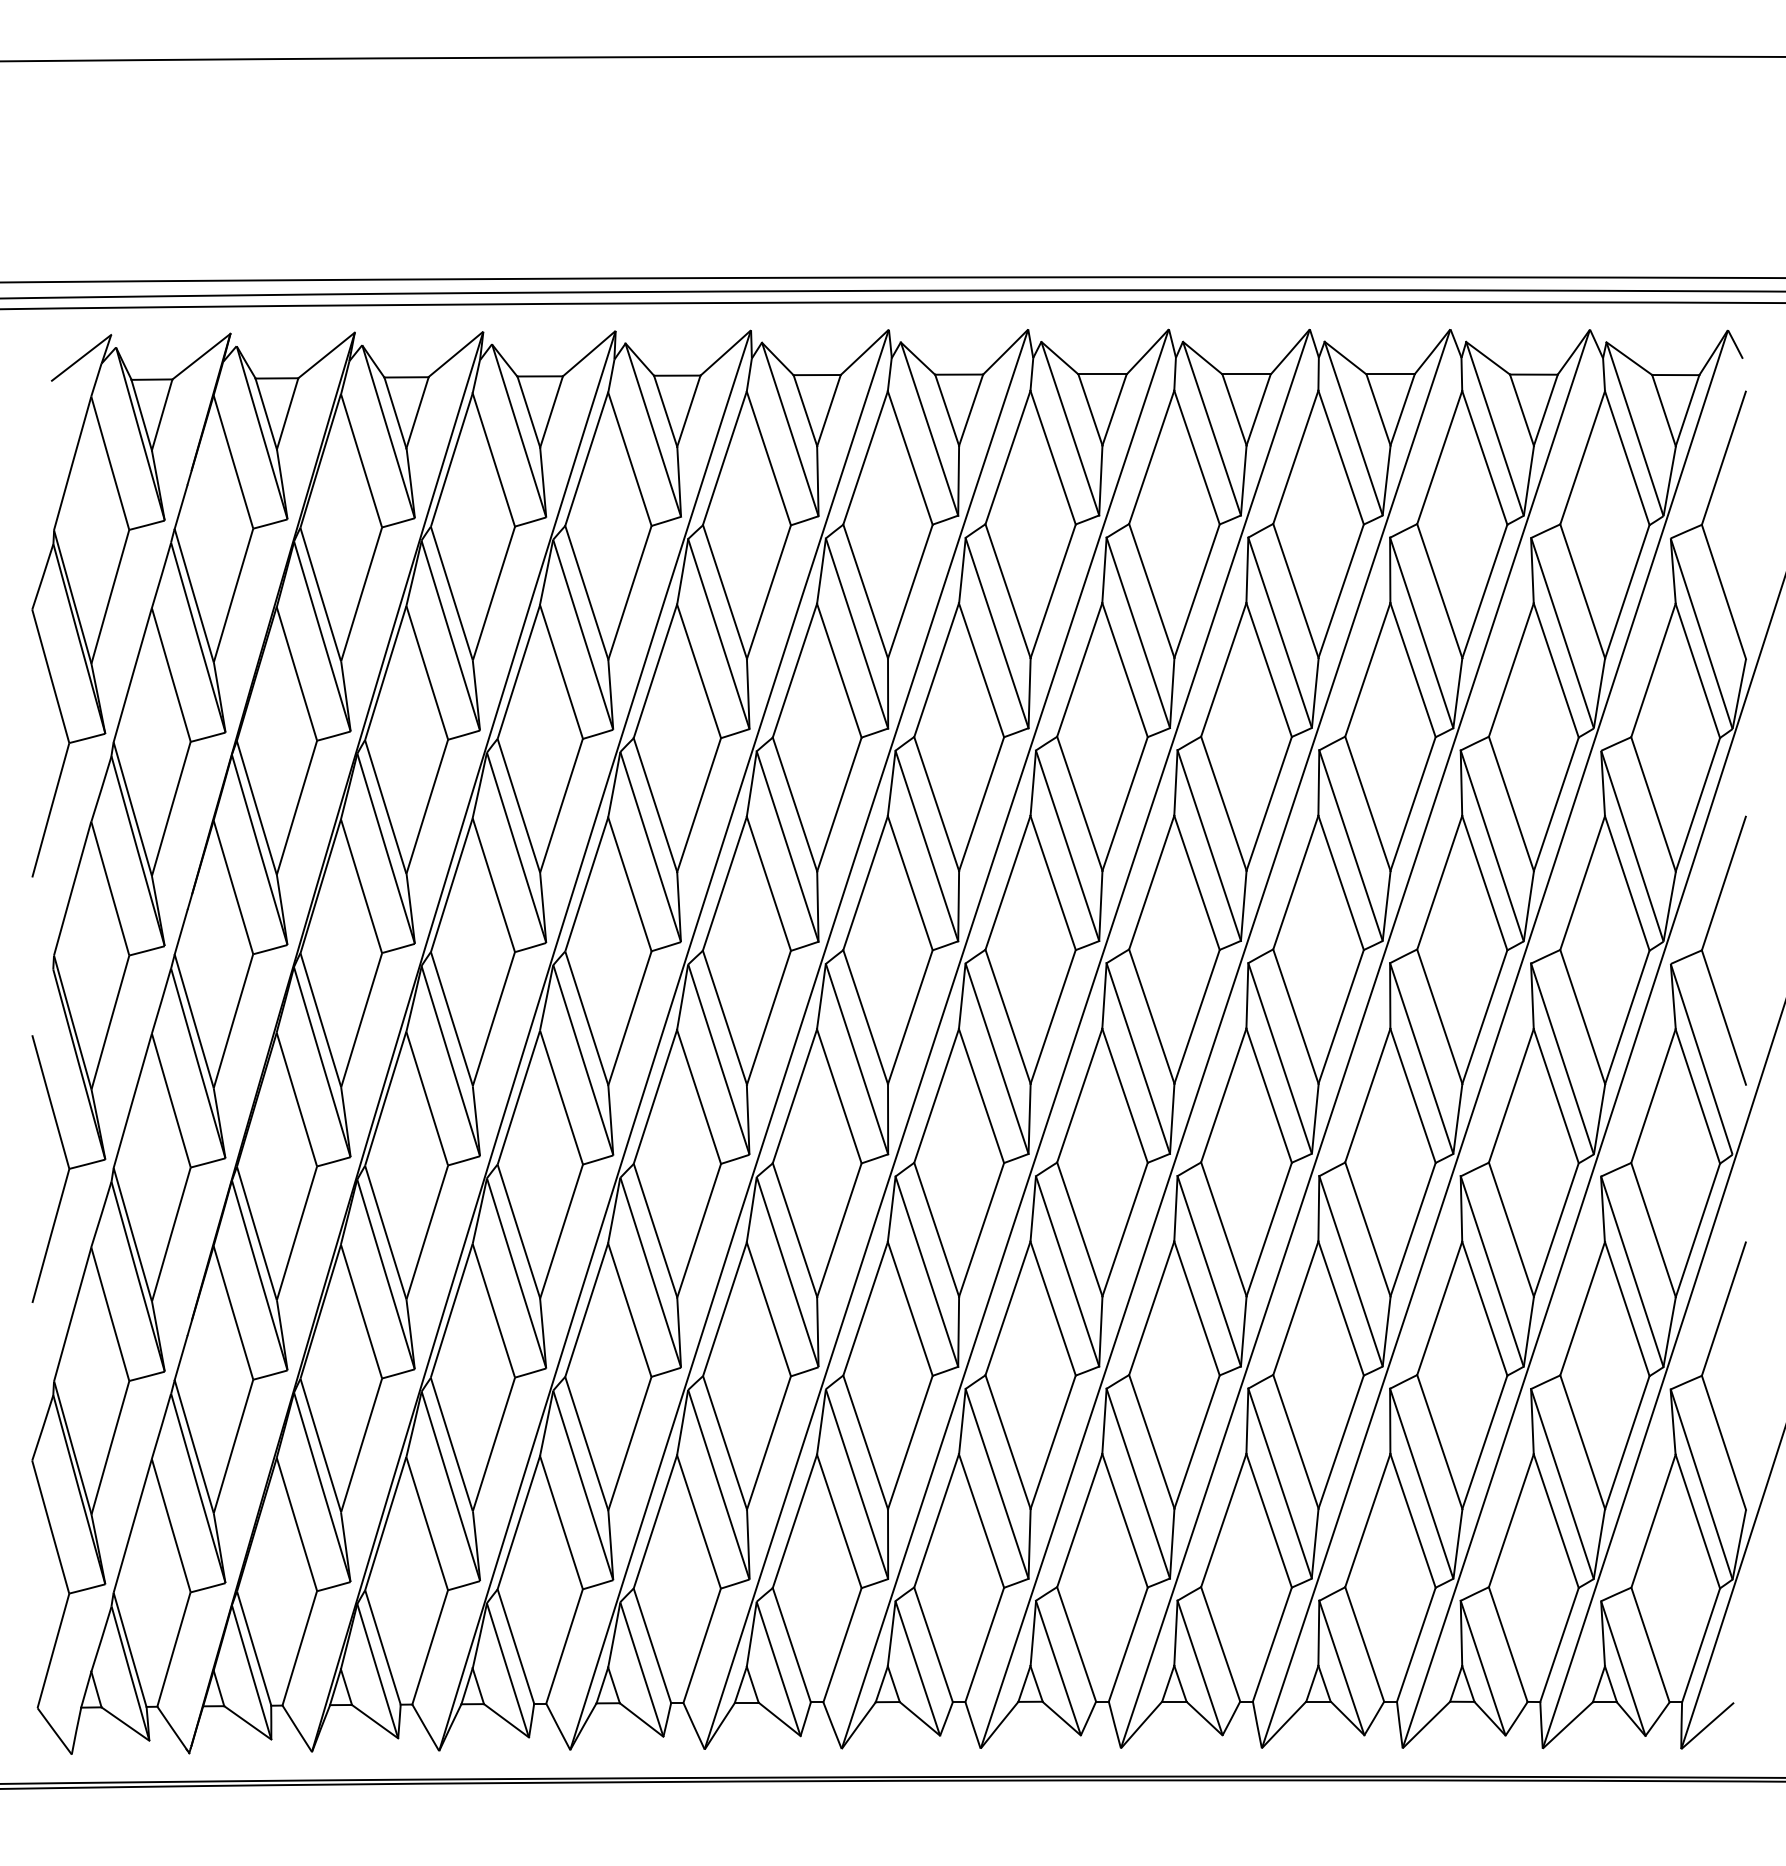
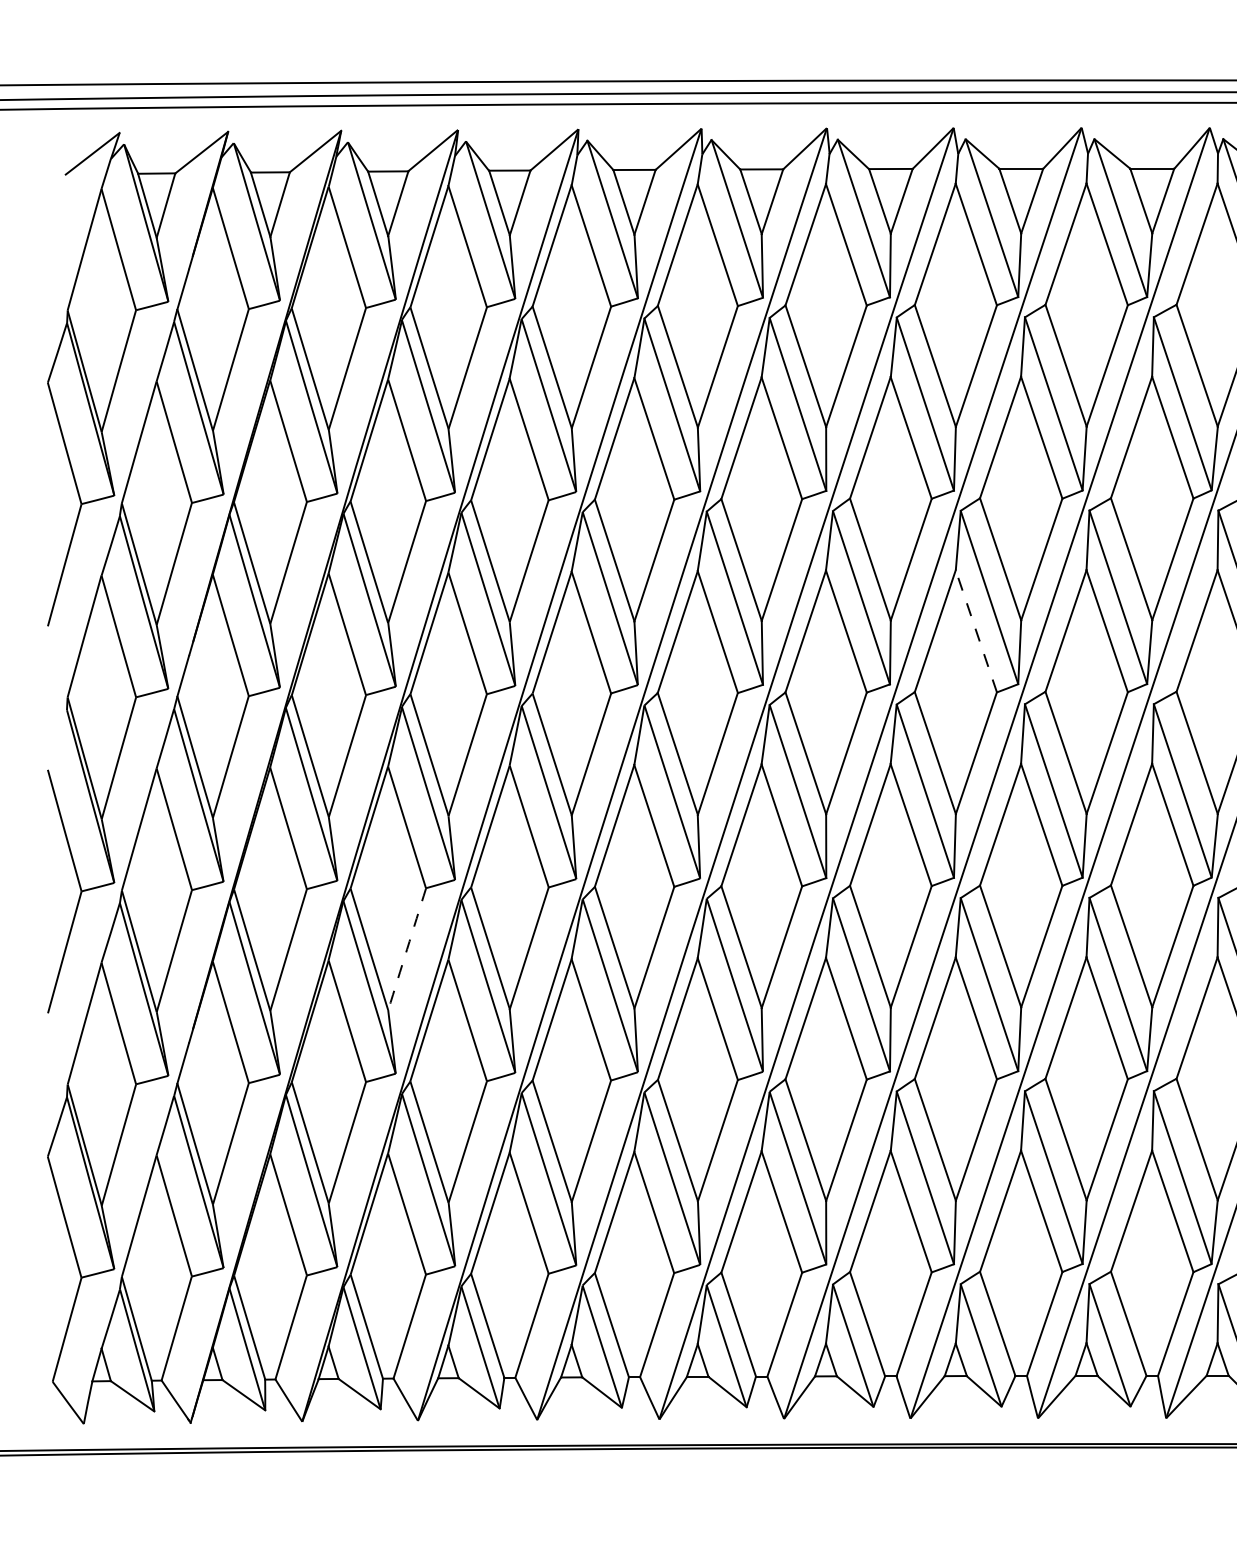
line: (1053, 882) -> (976, 630), solid -> dashed
arc: (427, 1232) -> (407, 949), solid -> dashed

